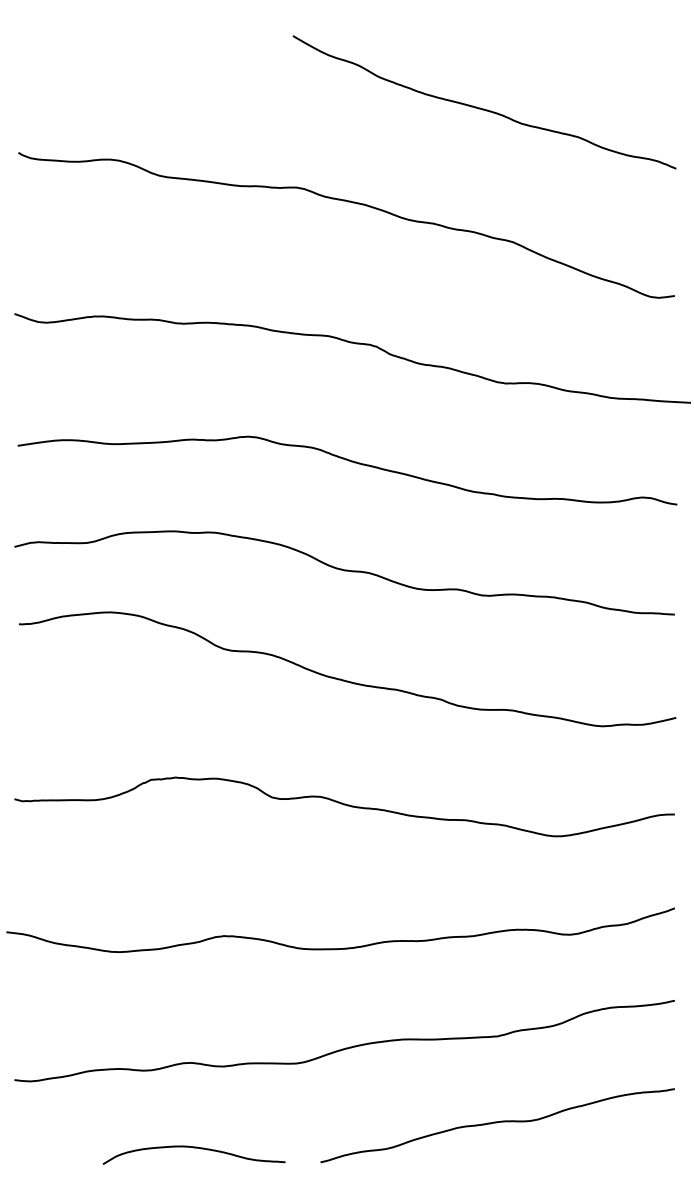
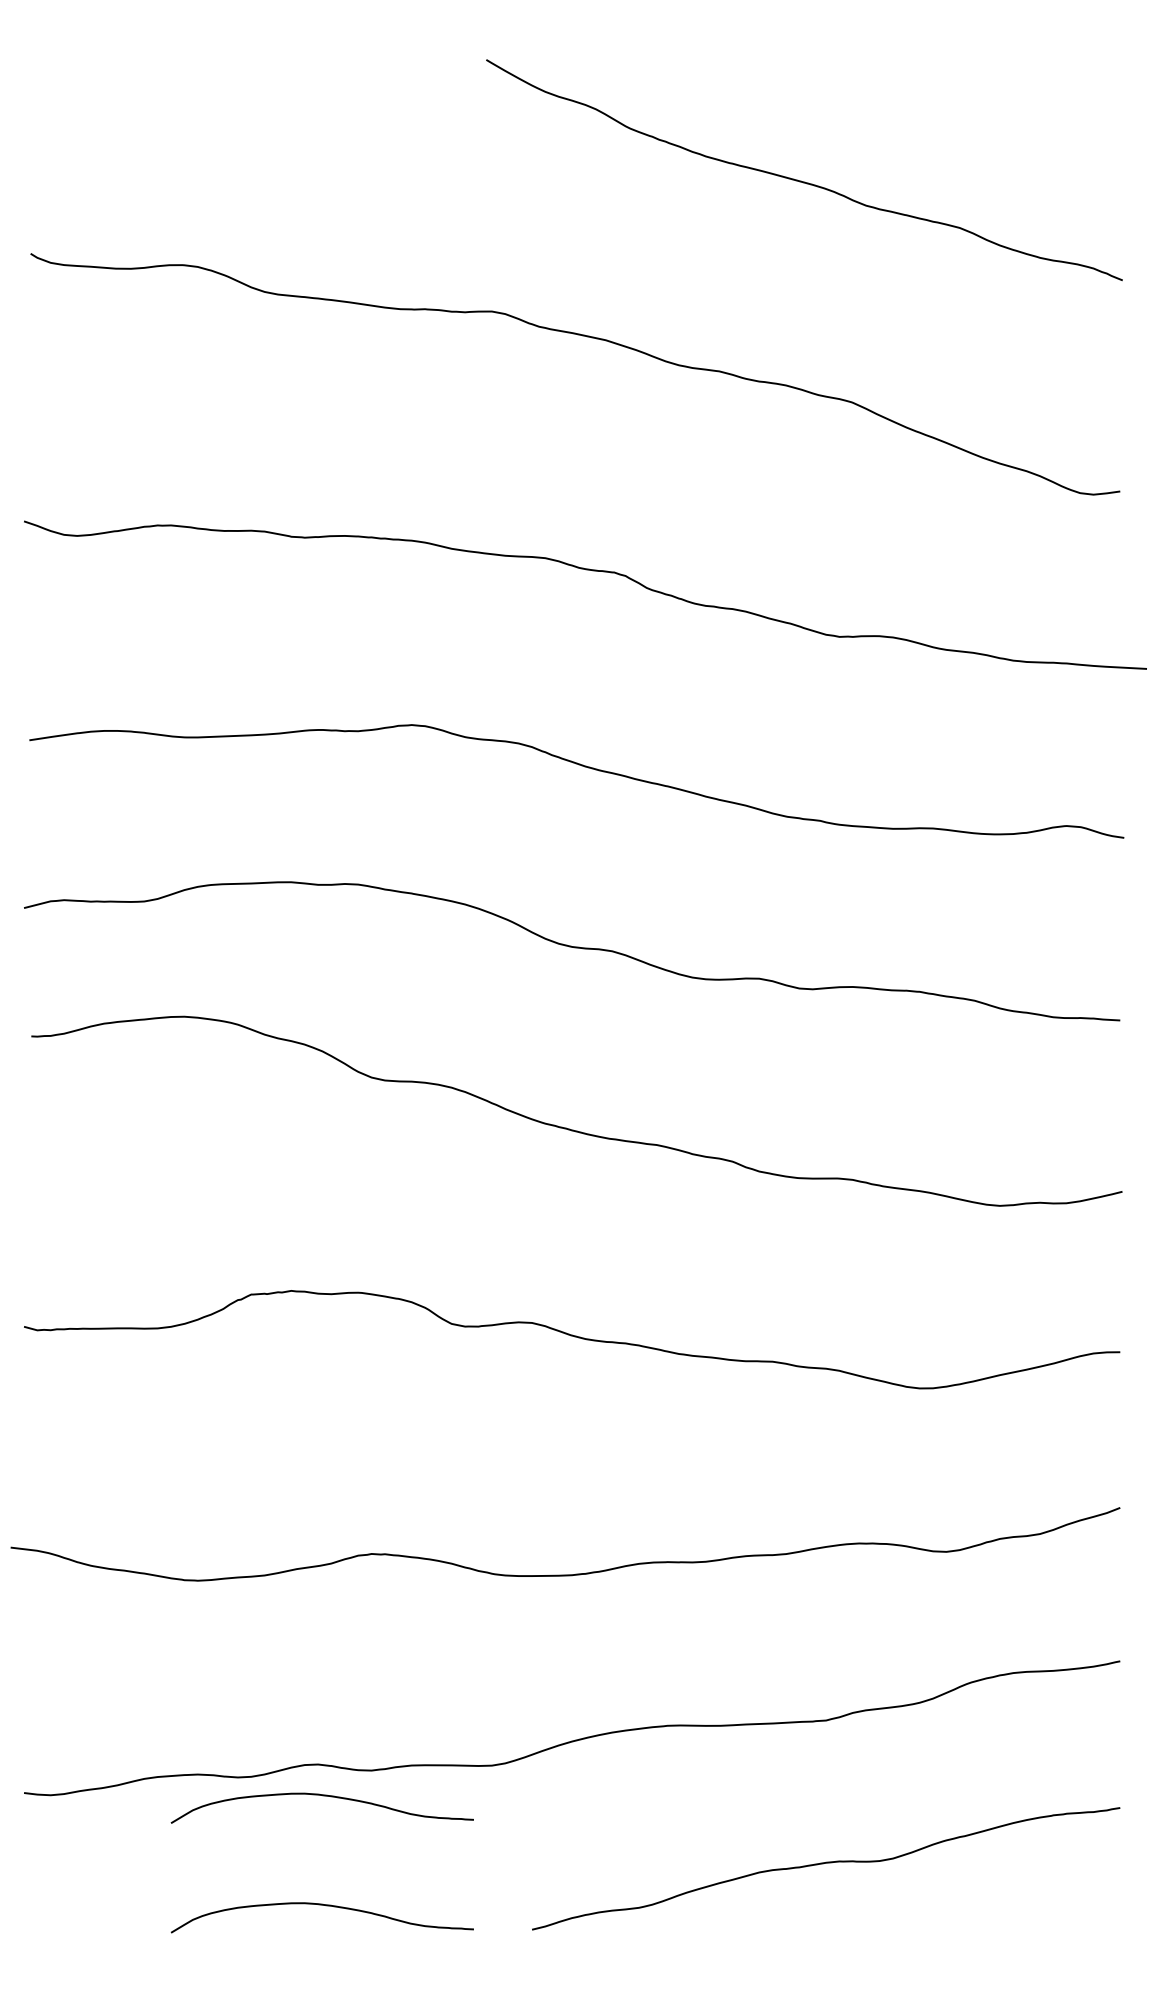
curve: (193, 1082) -> (321, 1797), added

